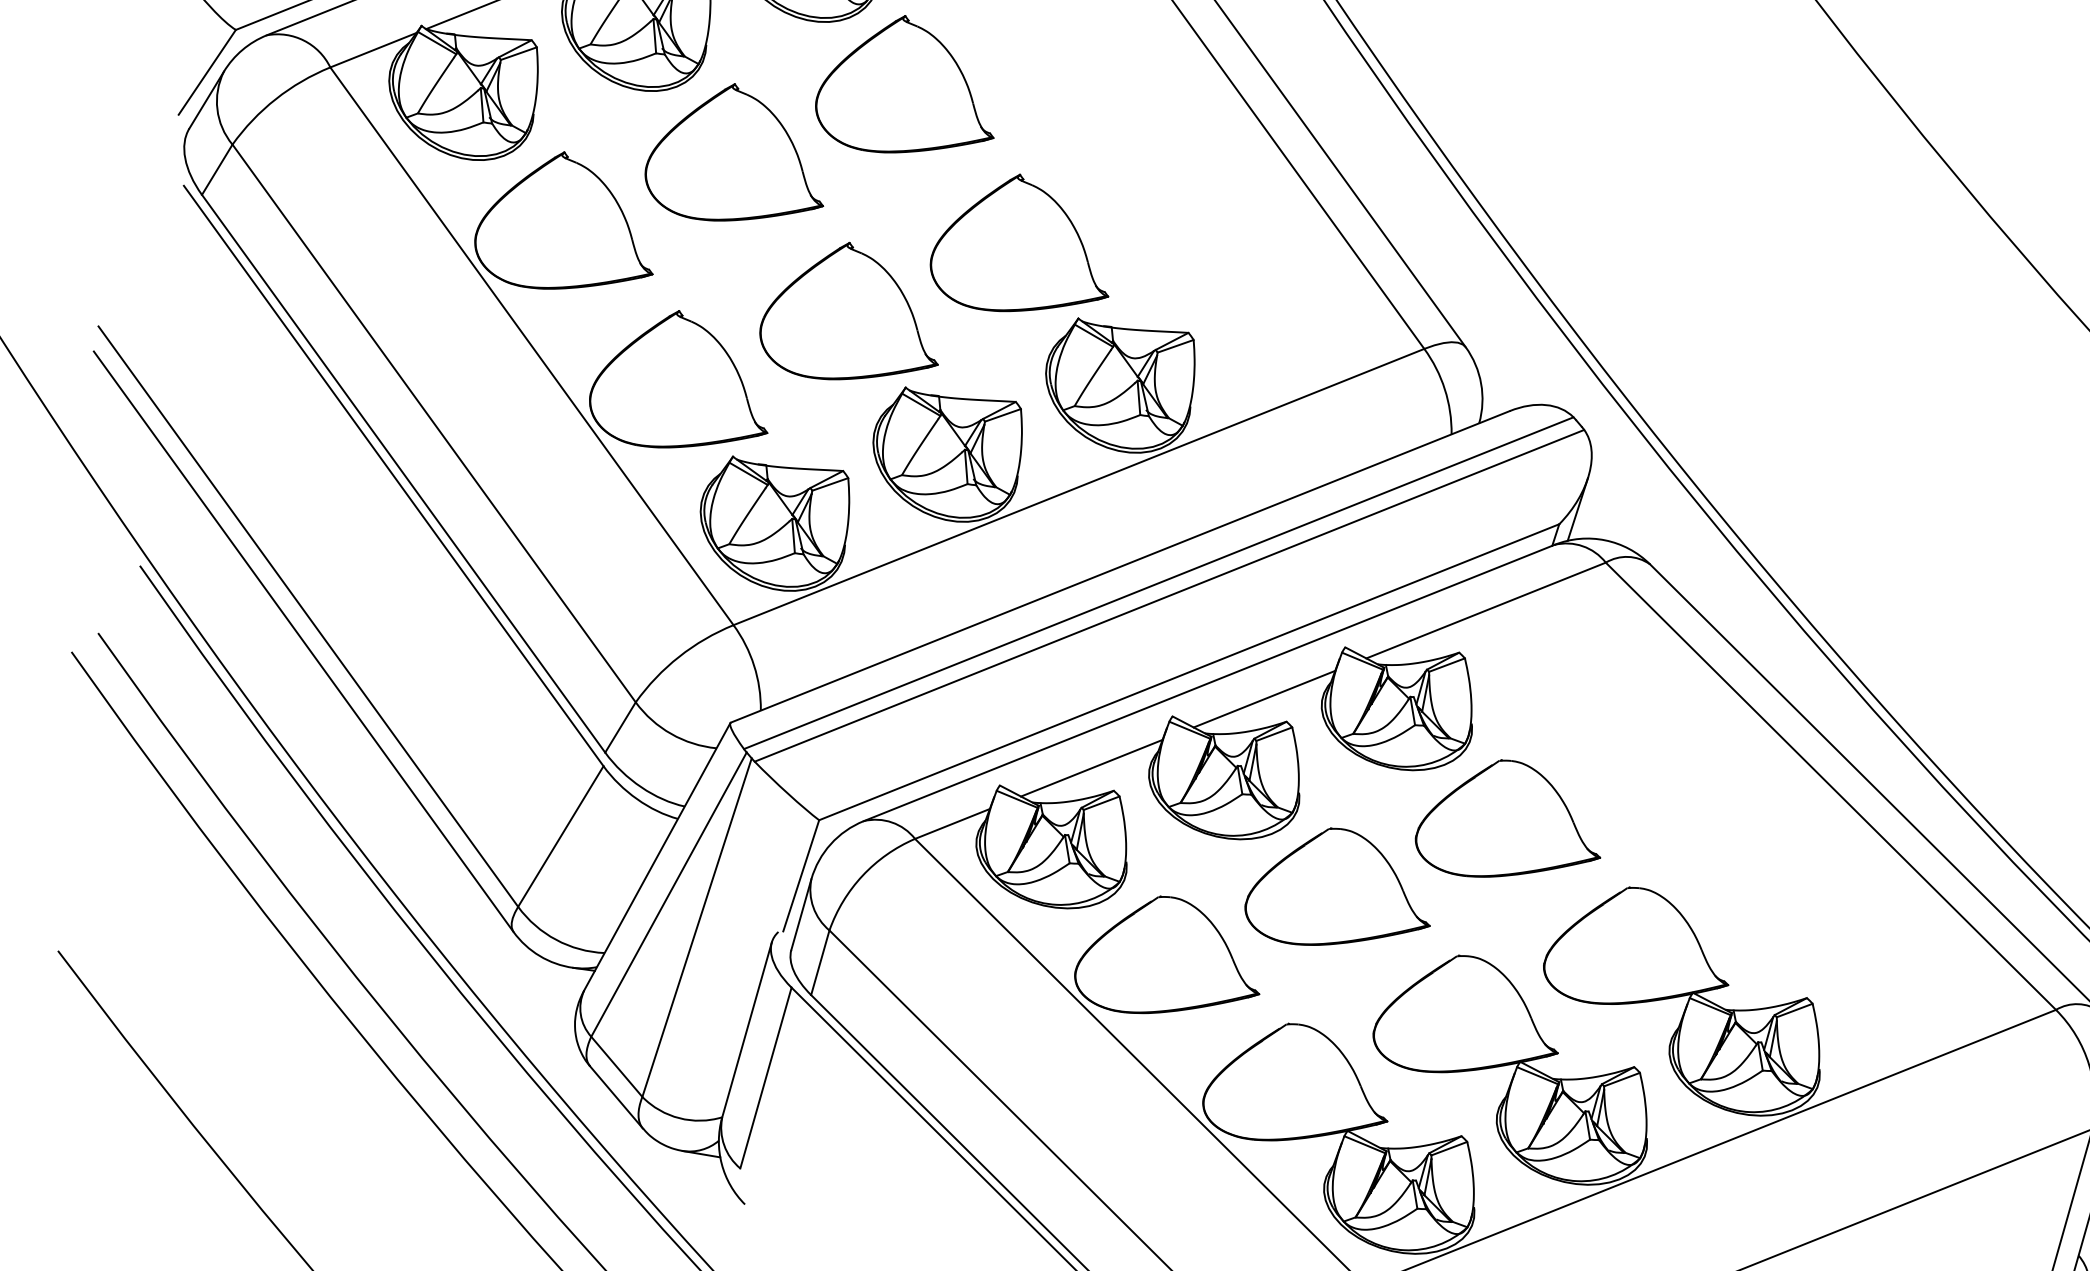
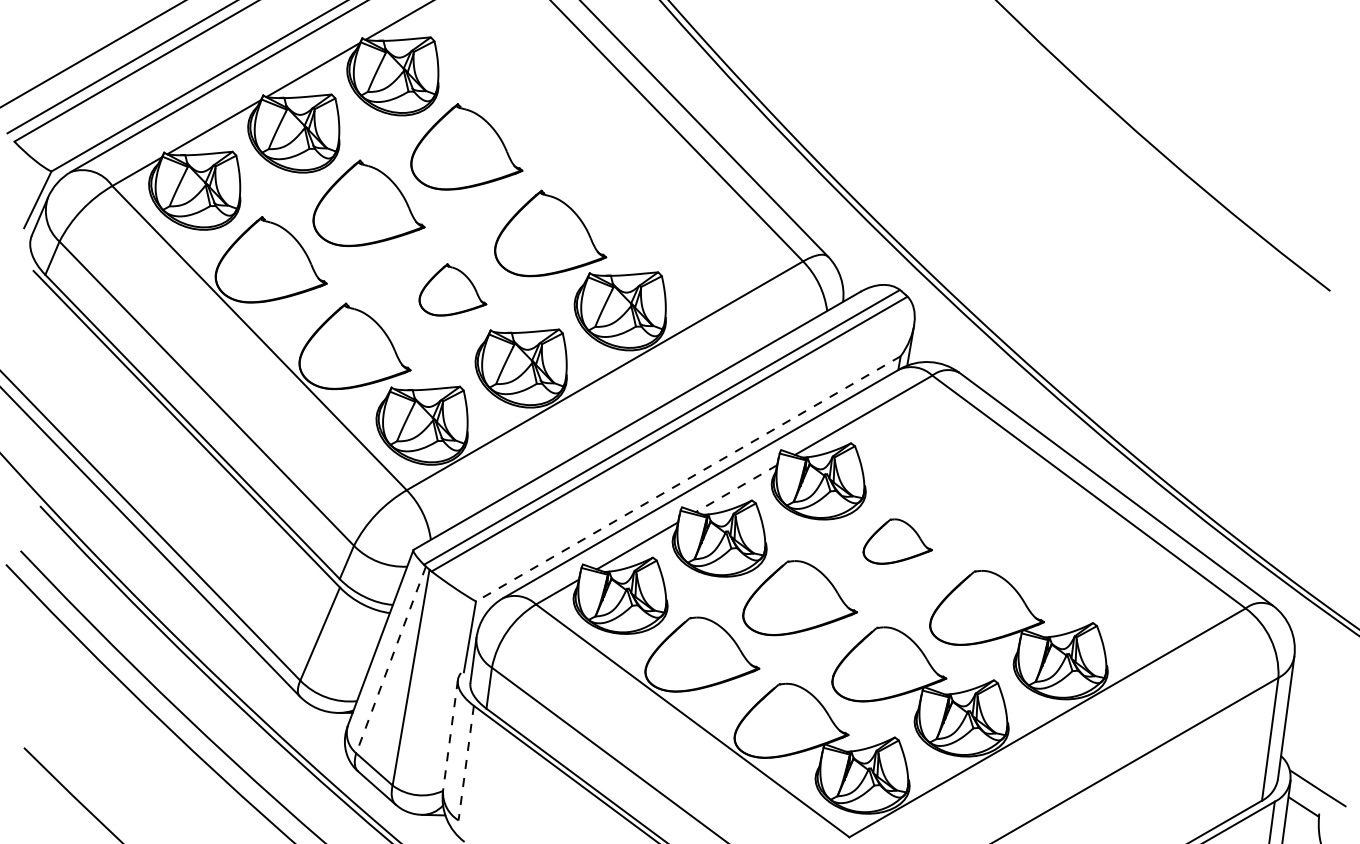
part: (853, 312) -> (452, 289), size x0.6
line: (1187, 672) -> (687, 479), solid -> dashed
line: (1264, 698) -> (736, 488), solid -> dashed
part: (1511, 821) -> (897, 541), size x0.6
line: (669, 893) -> (391, 659), solid -> dashed
line: (747, 1029) -> (450, 735), solid -> dashed
line: (766, 1078) -> (466, 763), solid -> dashed

